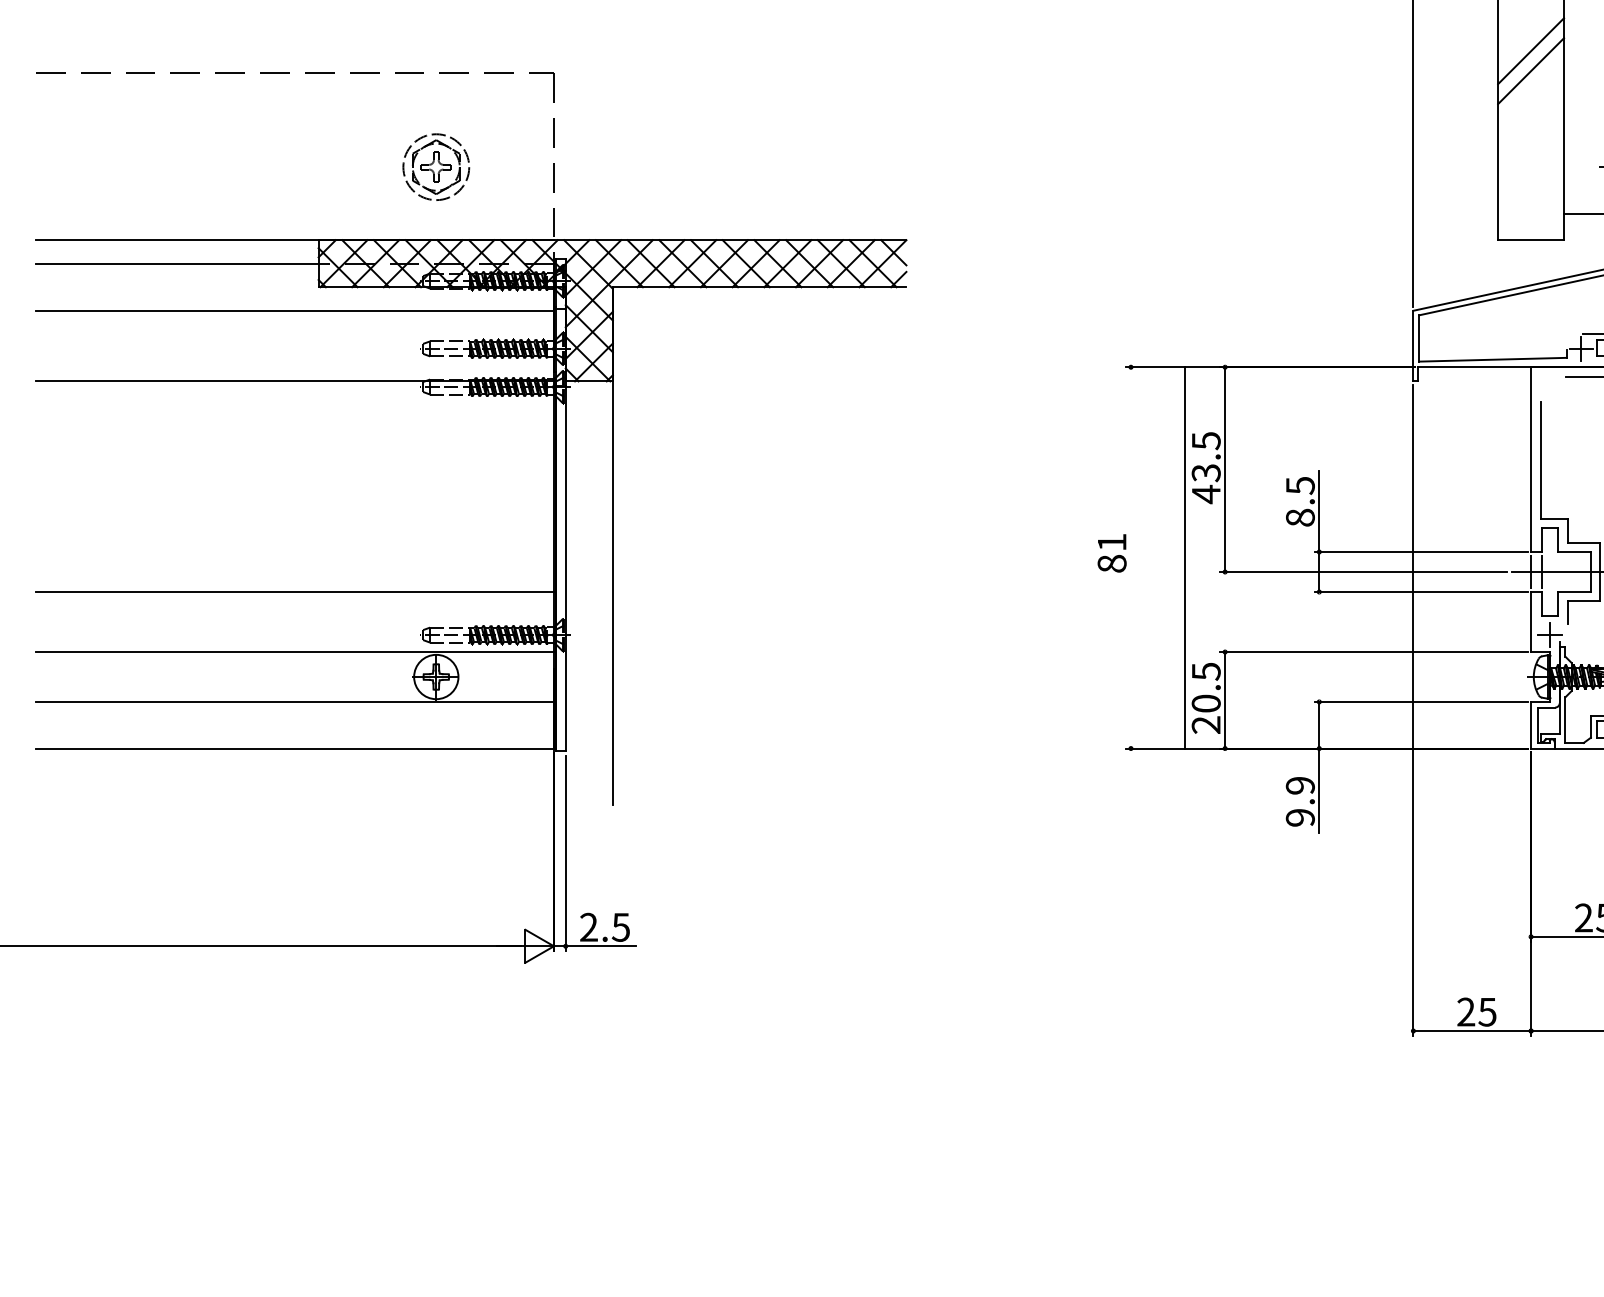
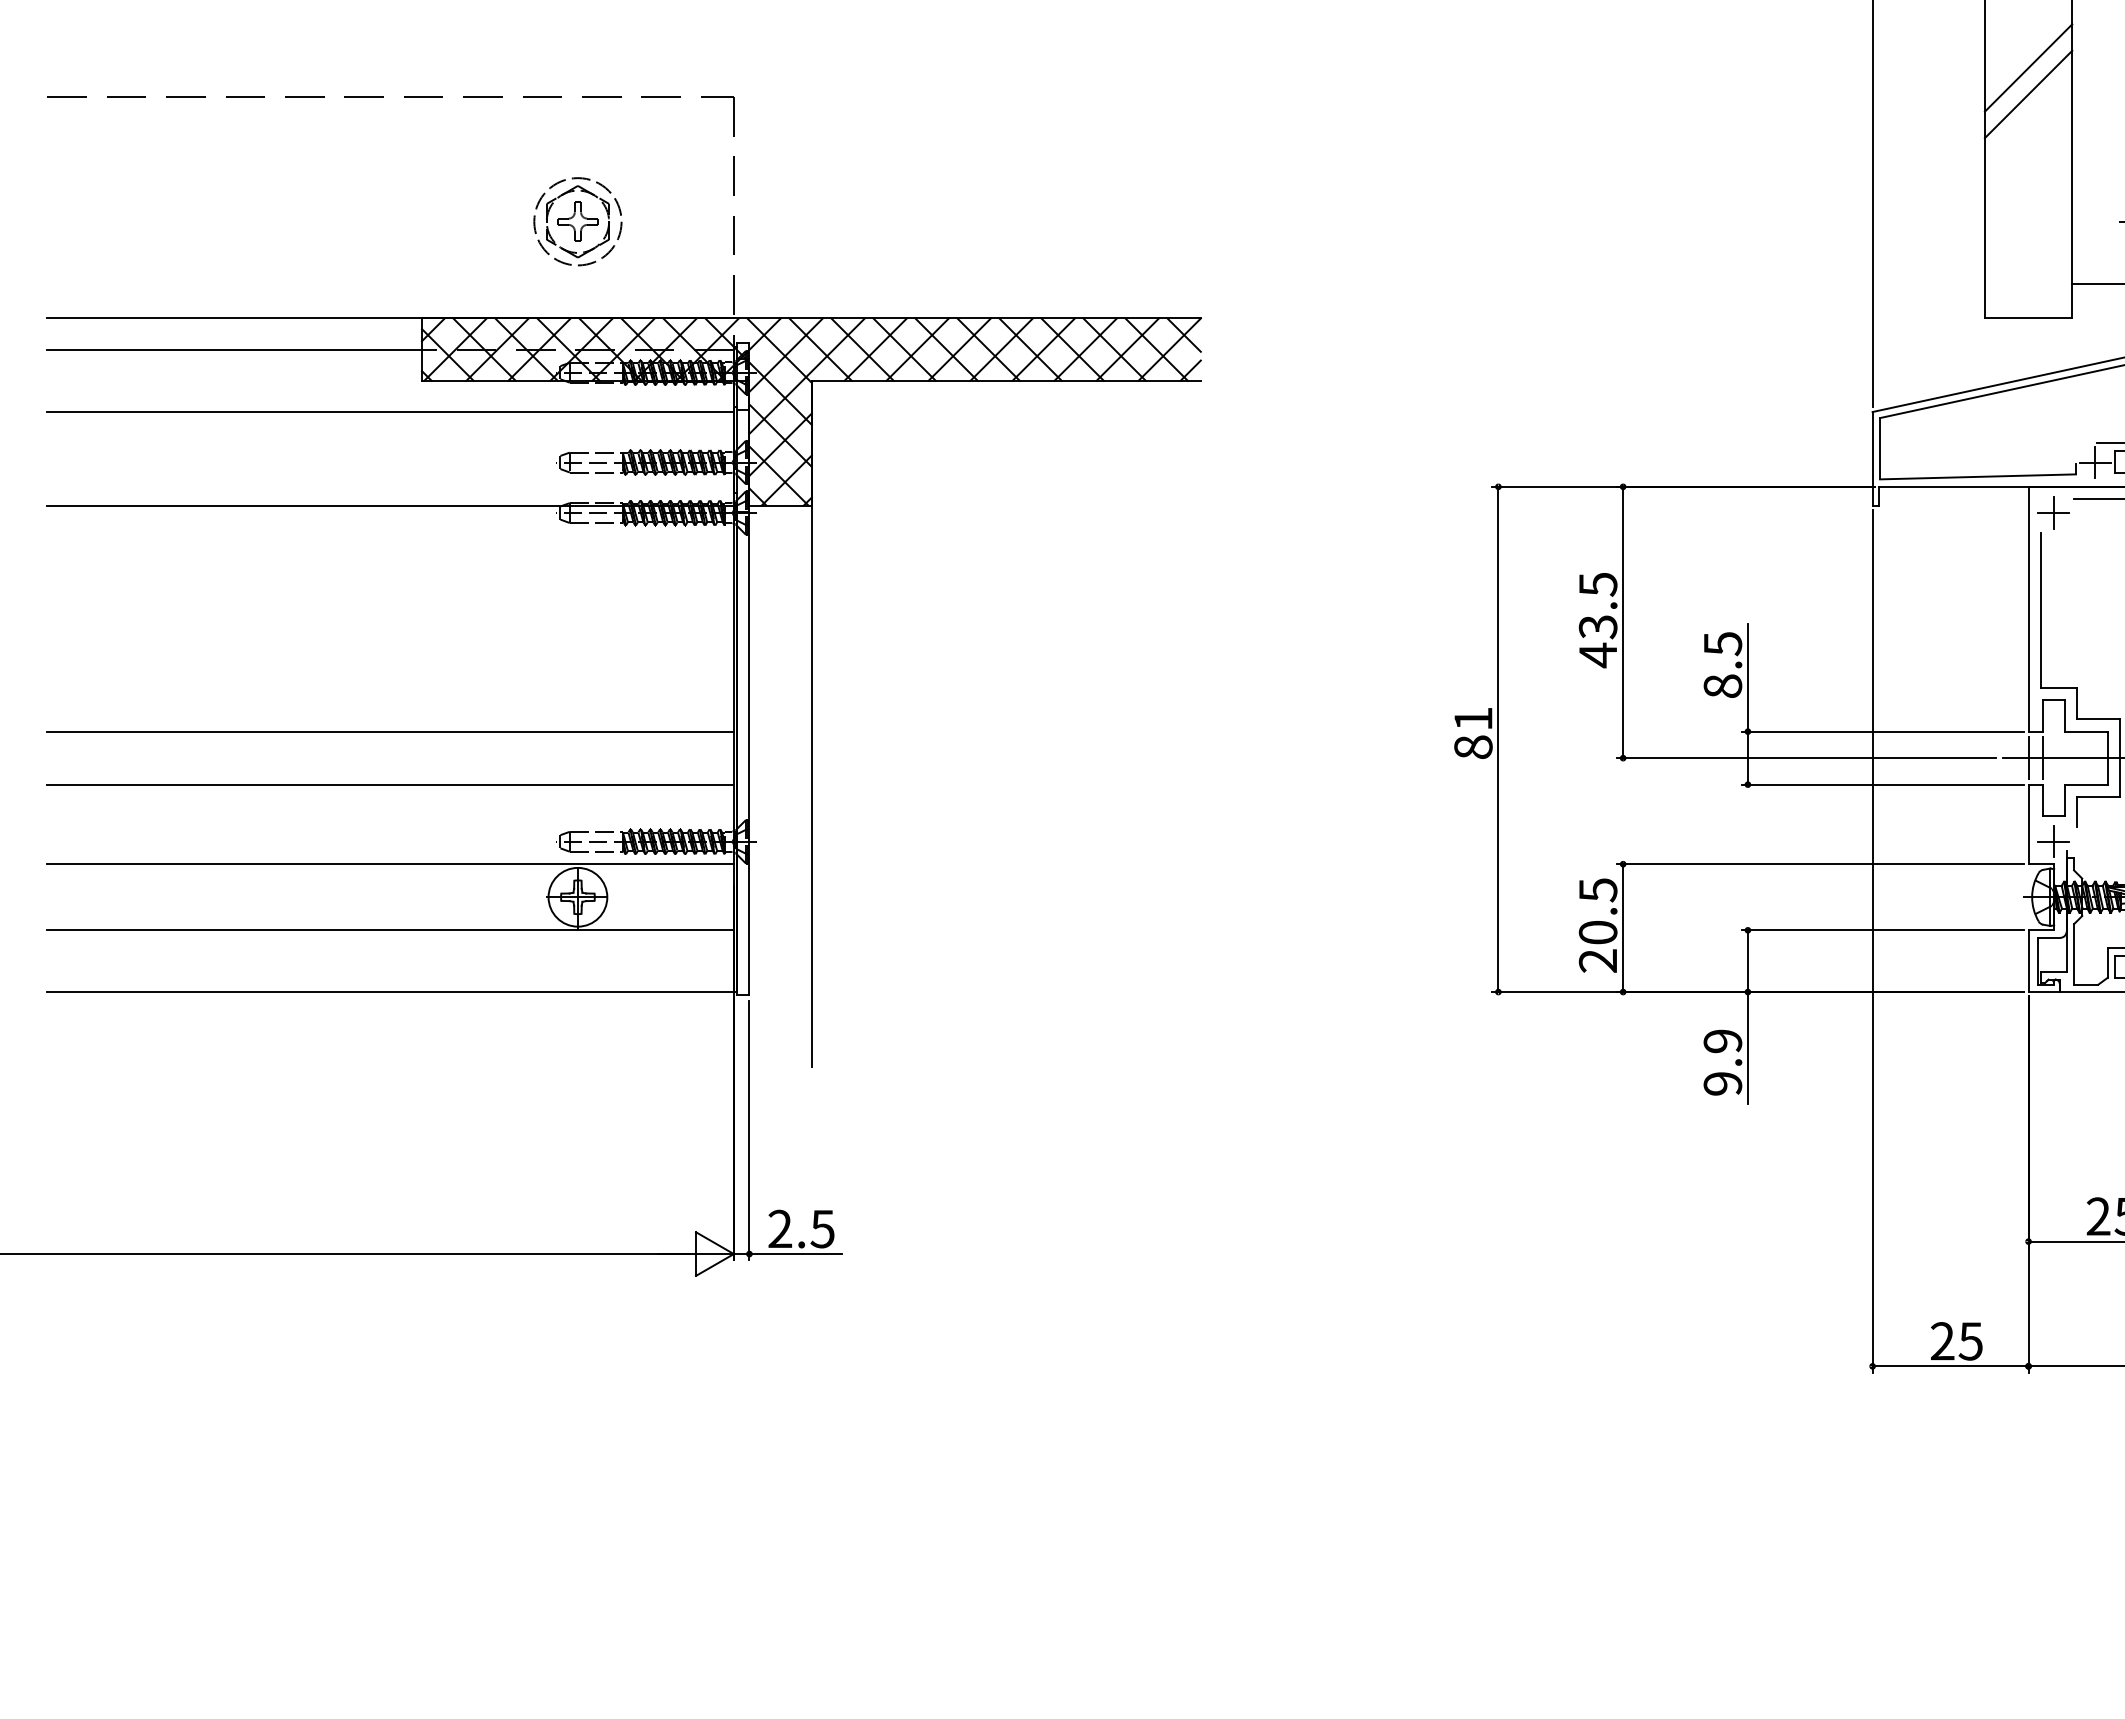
part: (1549, 386) -> (2053, 512), added
line: (294, 551) -> (390, 731), added
line: (1185, 557) -> (1498, 739), moved

